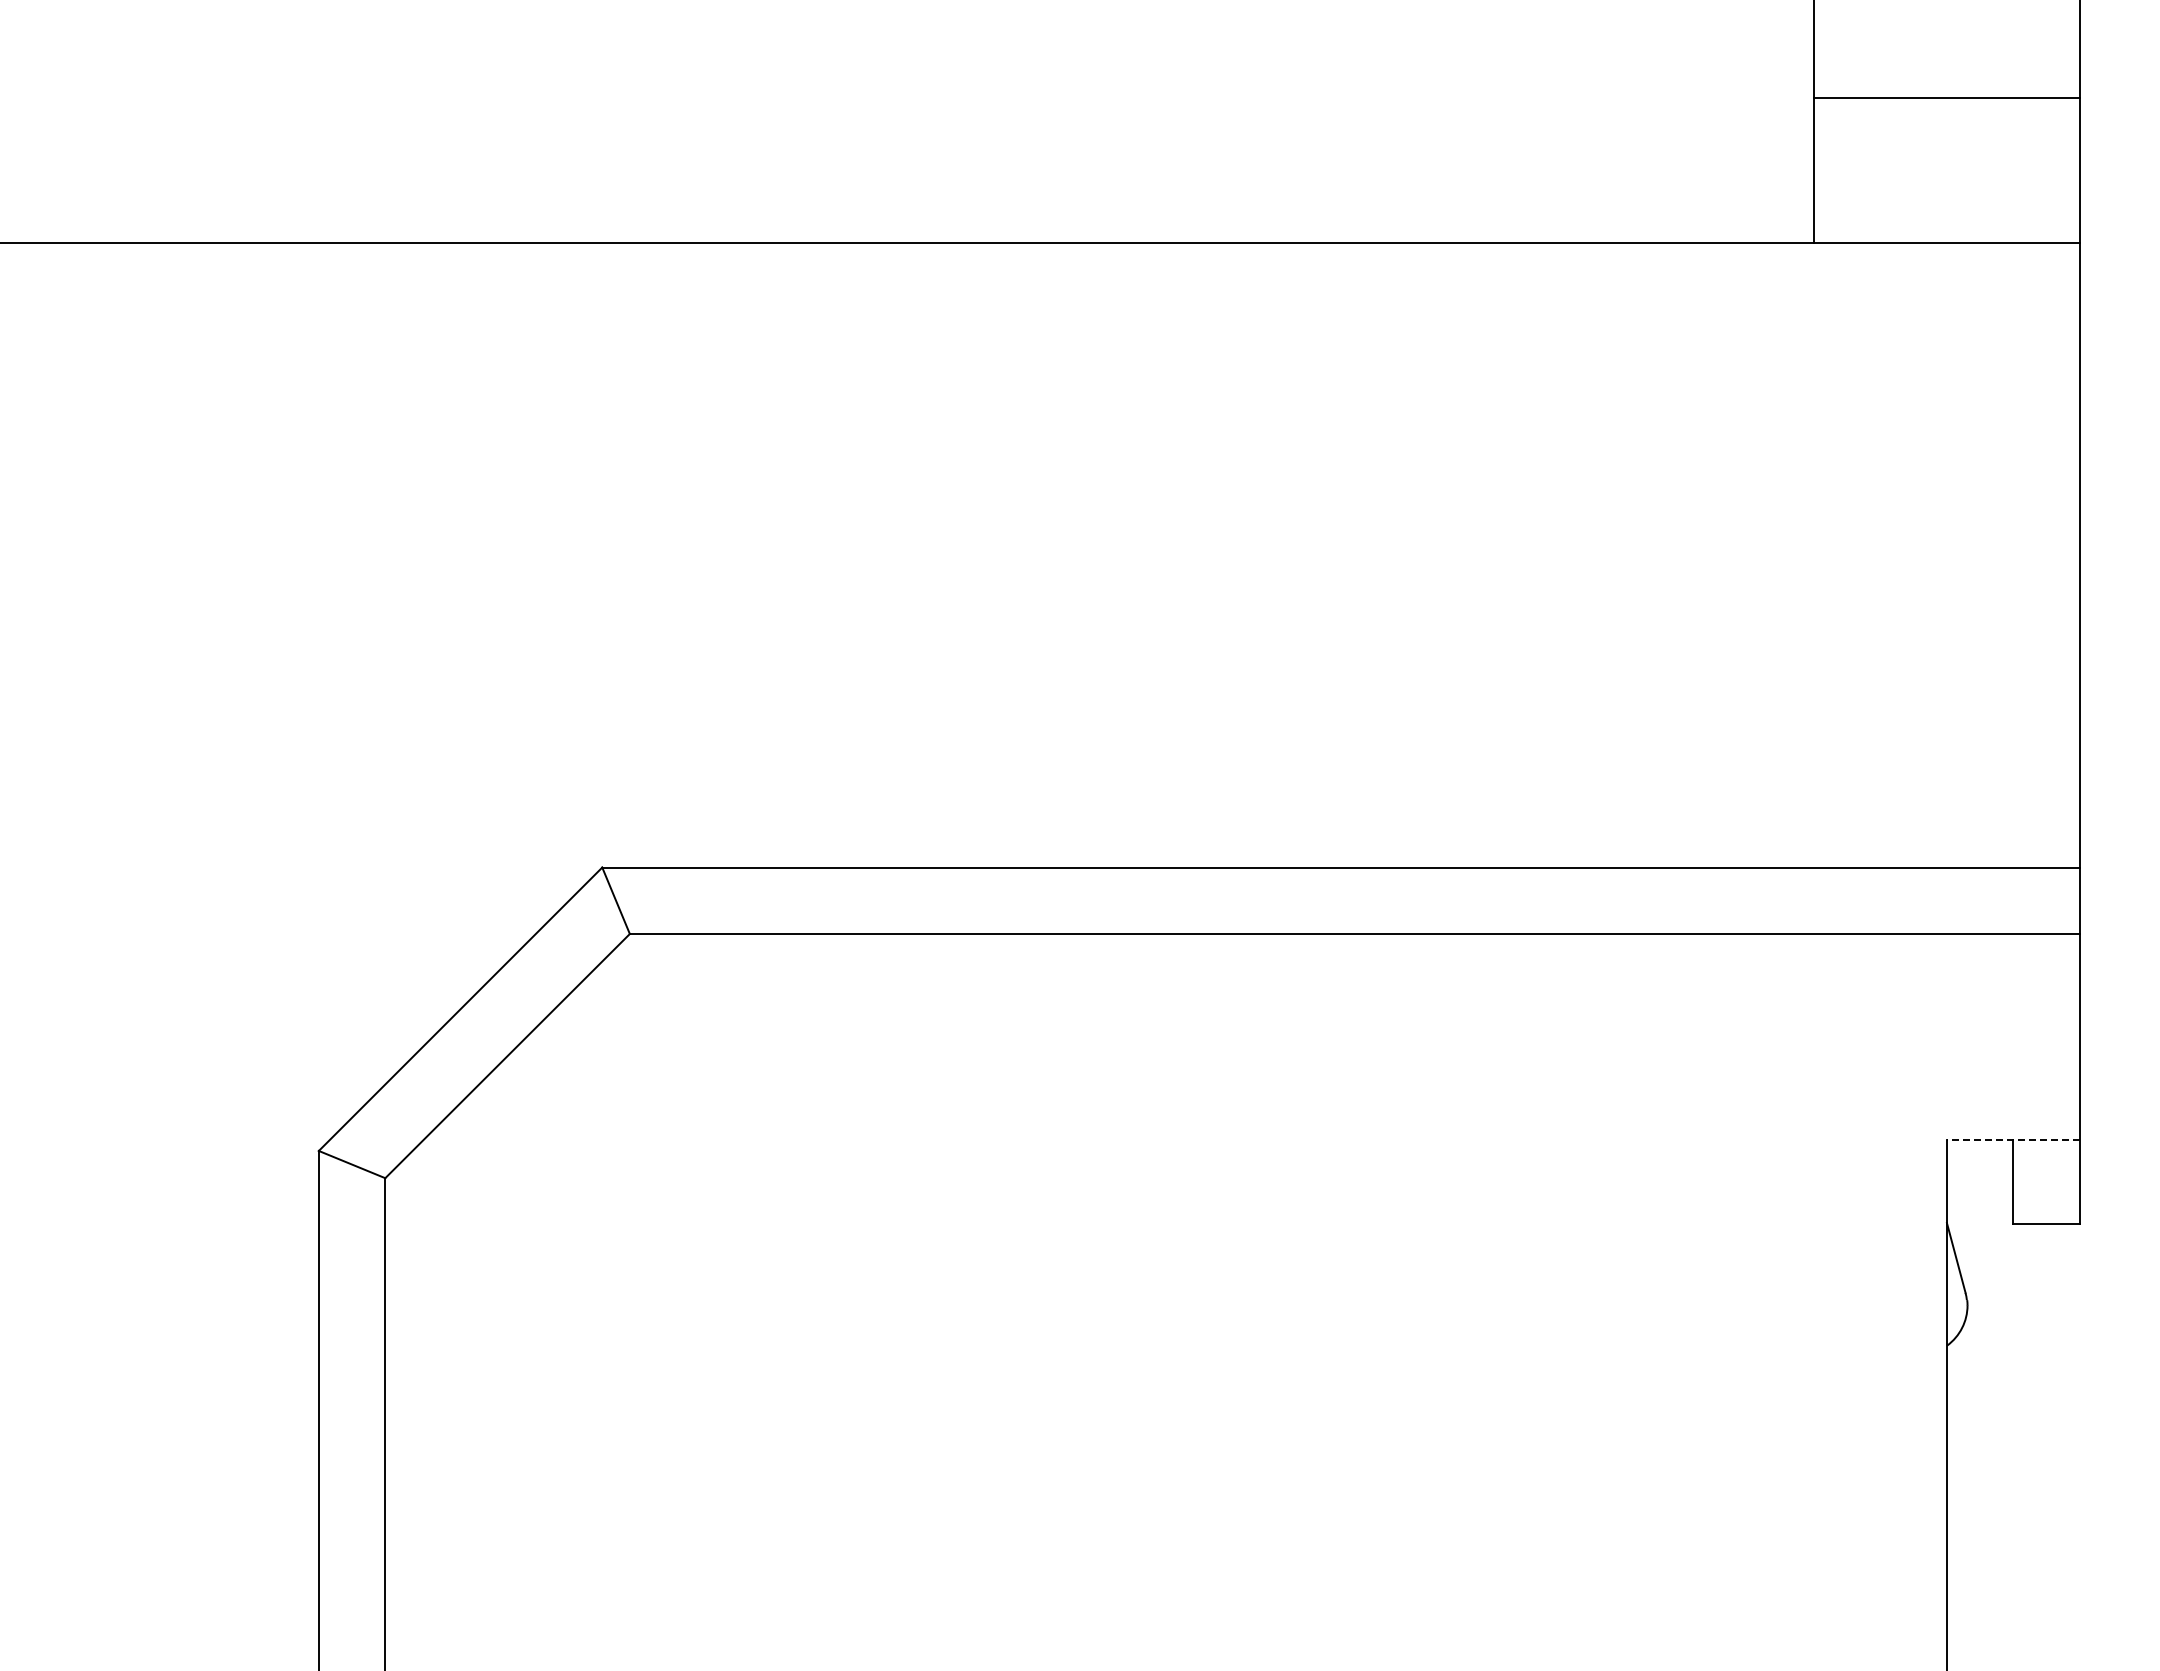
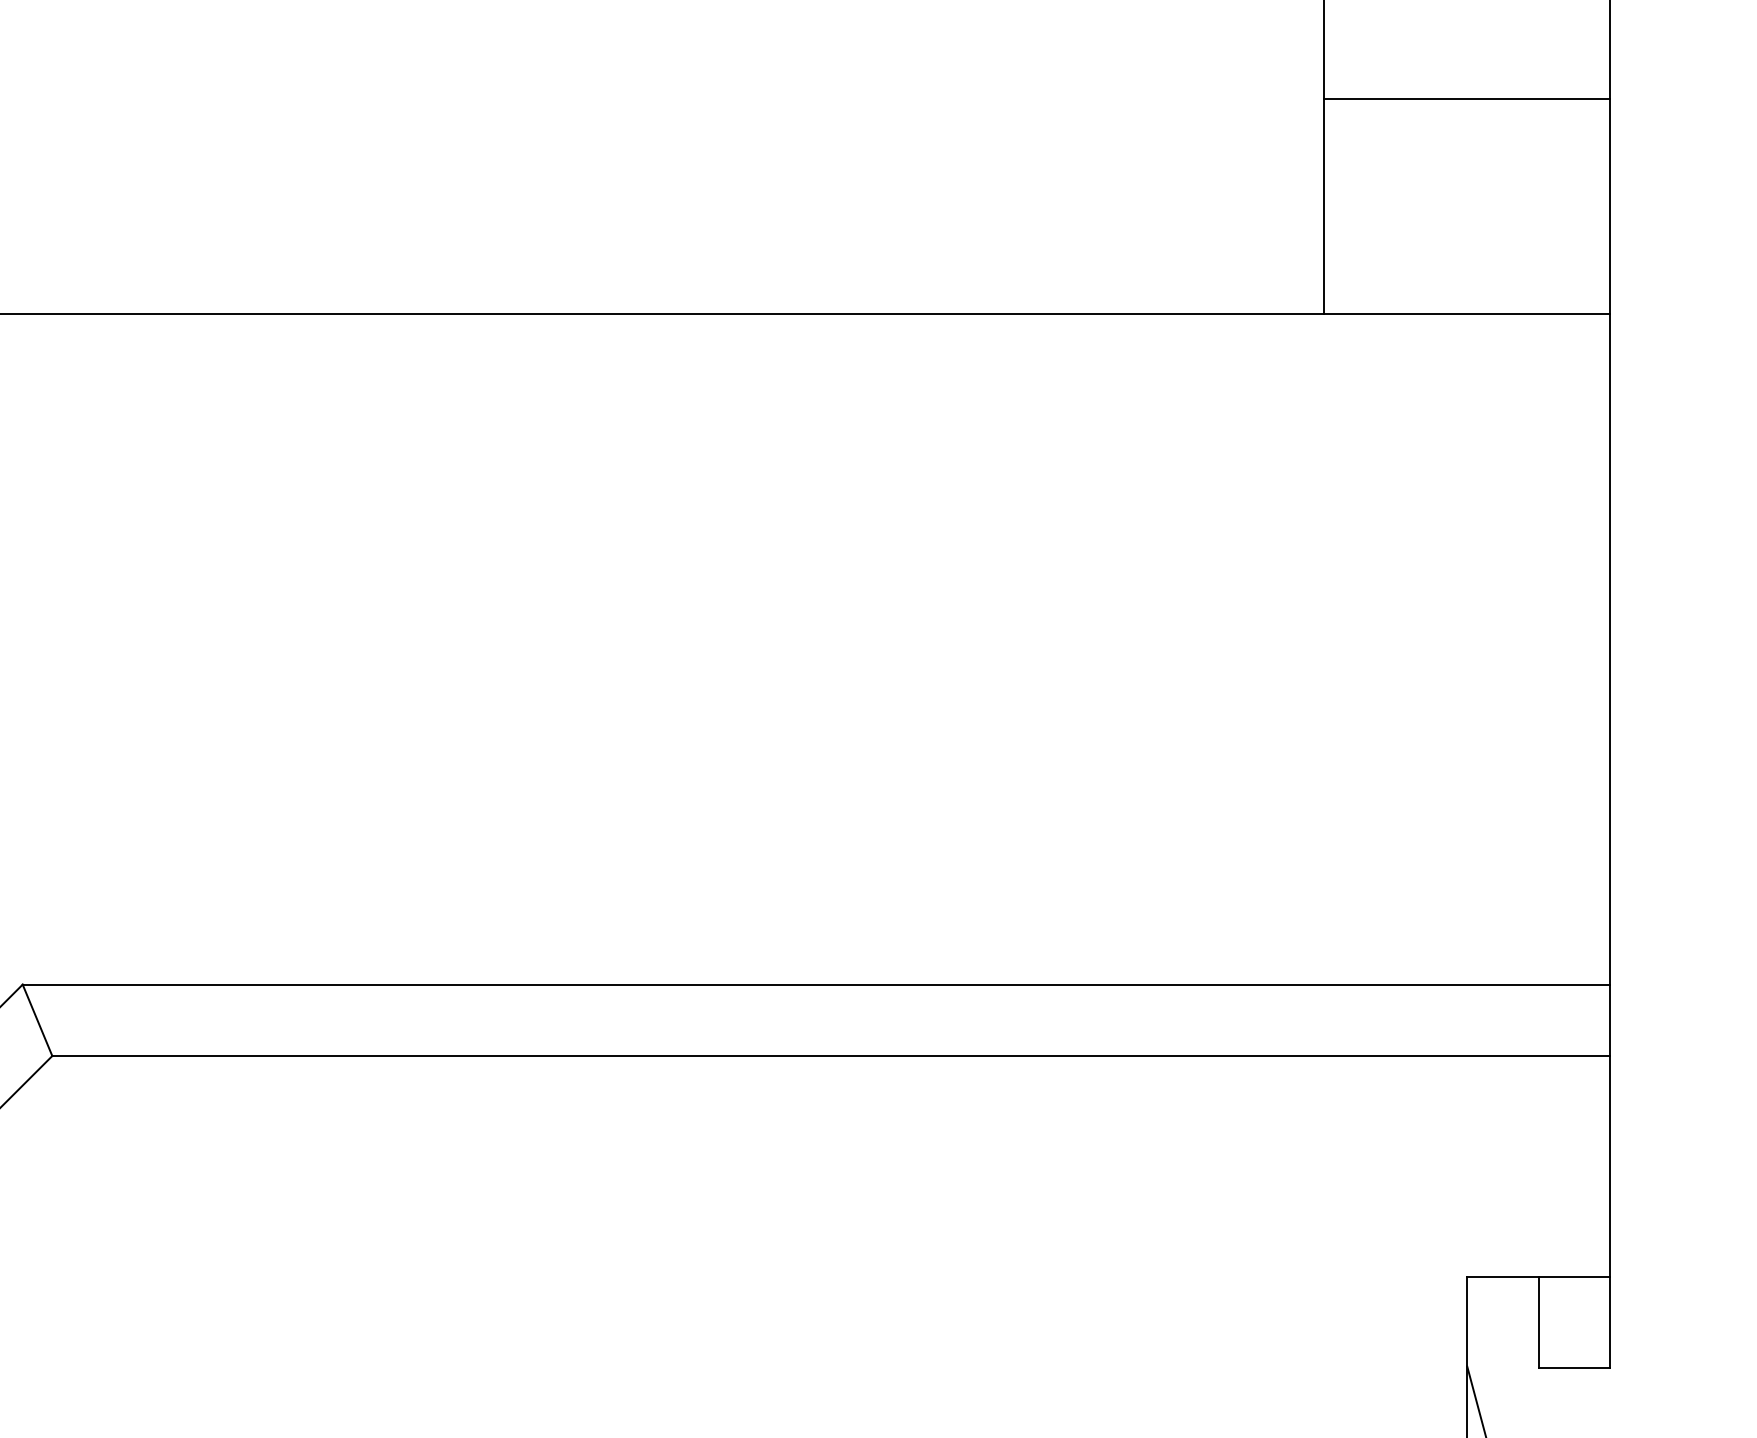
line: (1946, 97) -> (1466, 99), moved
line: (2012, 1140) -> (1537, 1277), dashed -> solid

